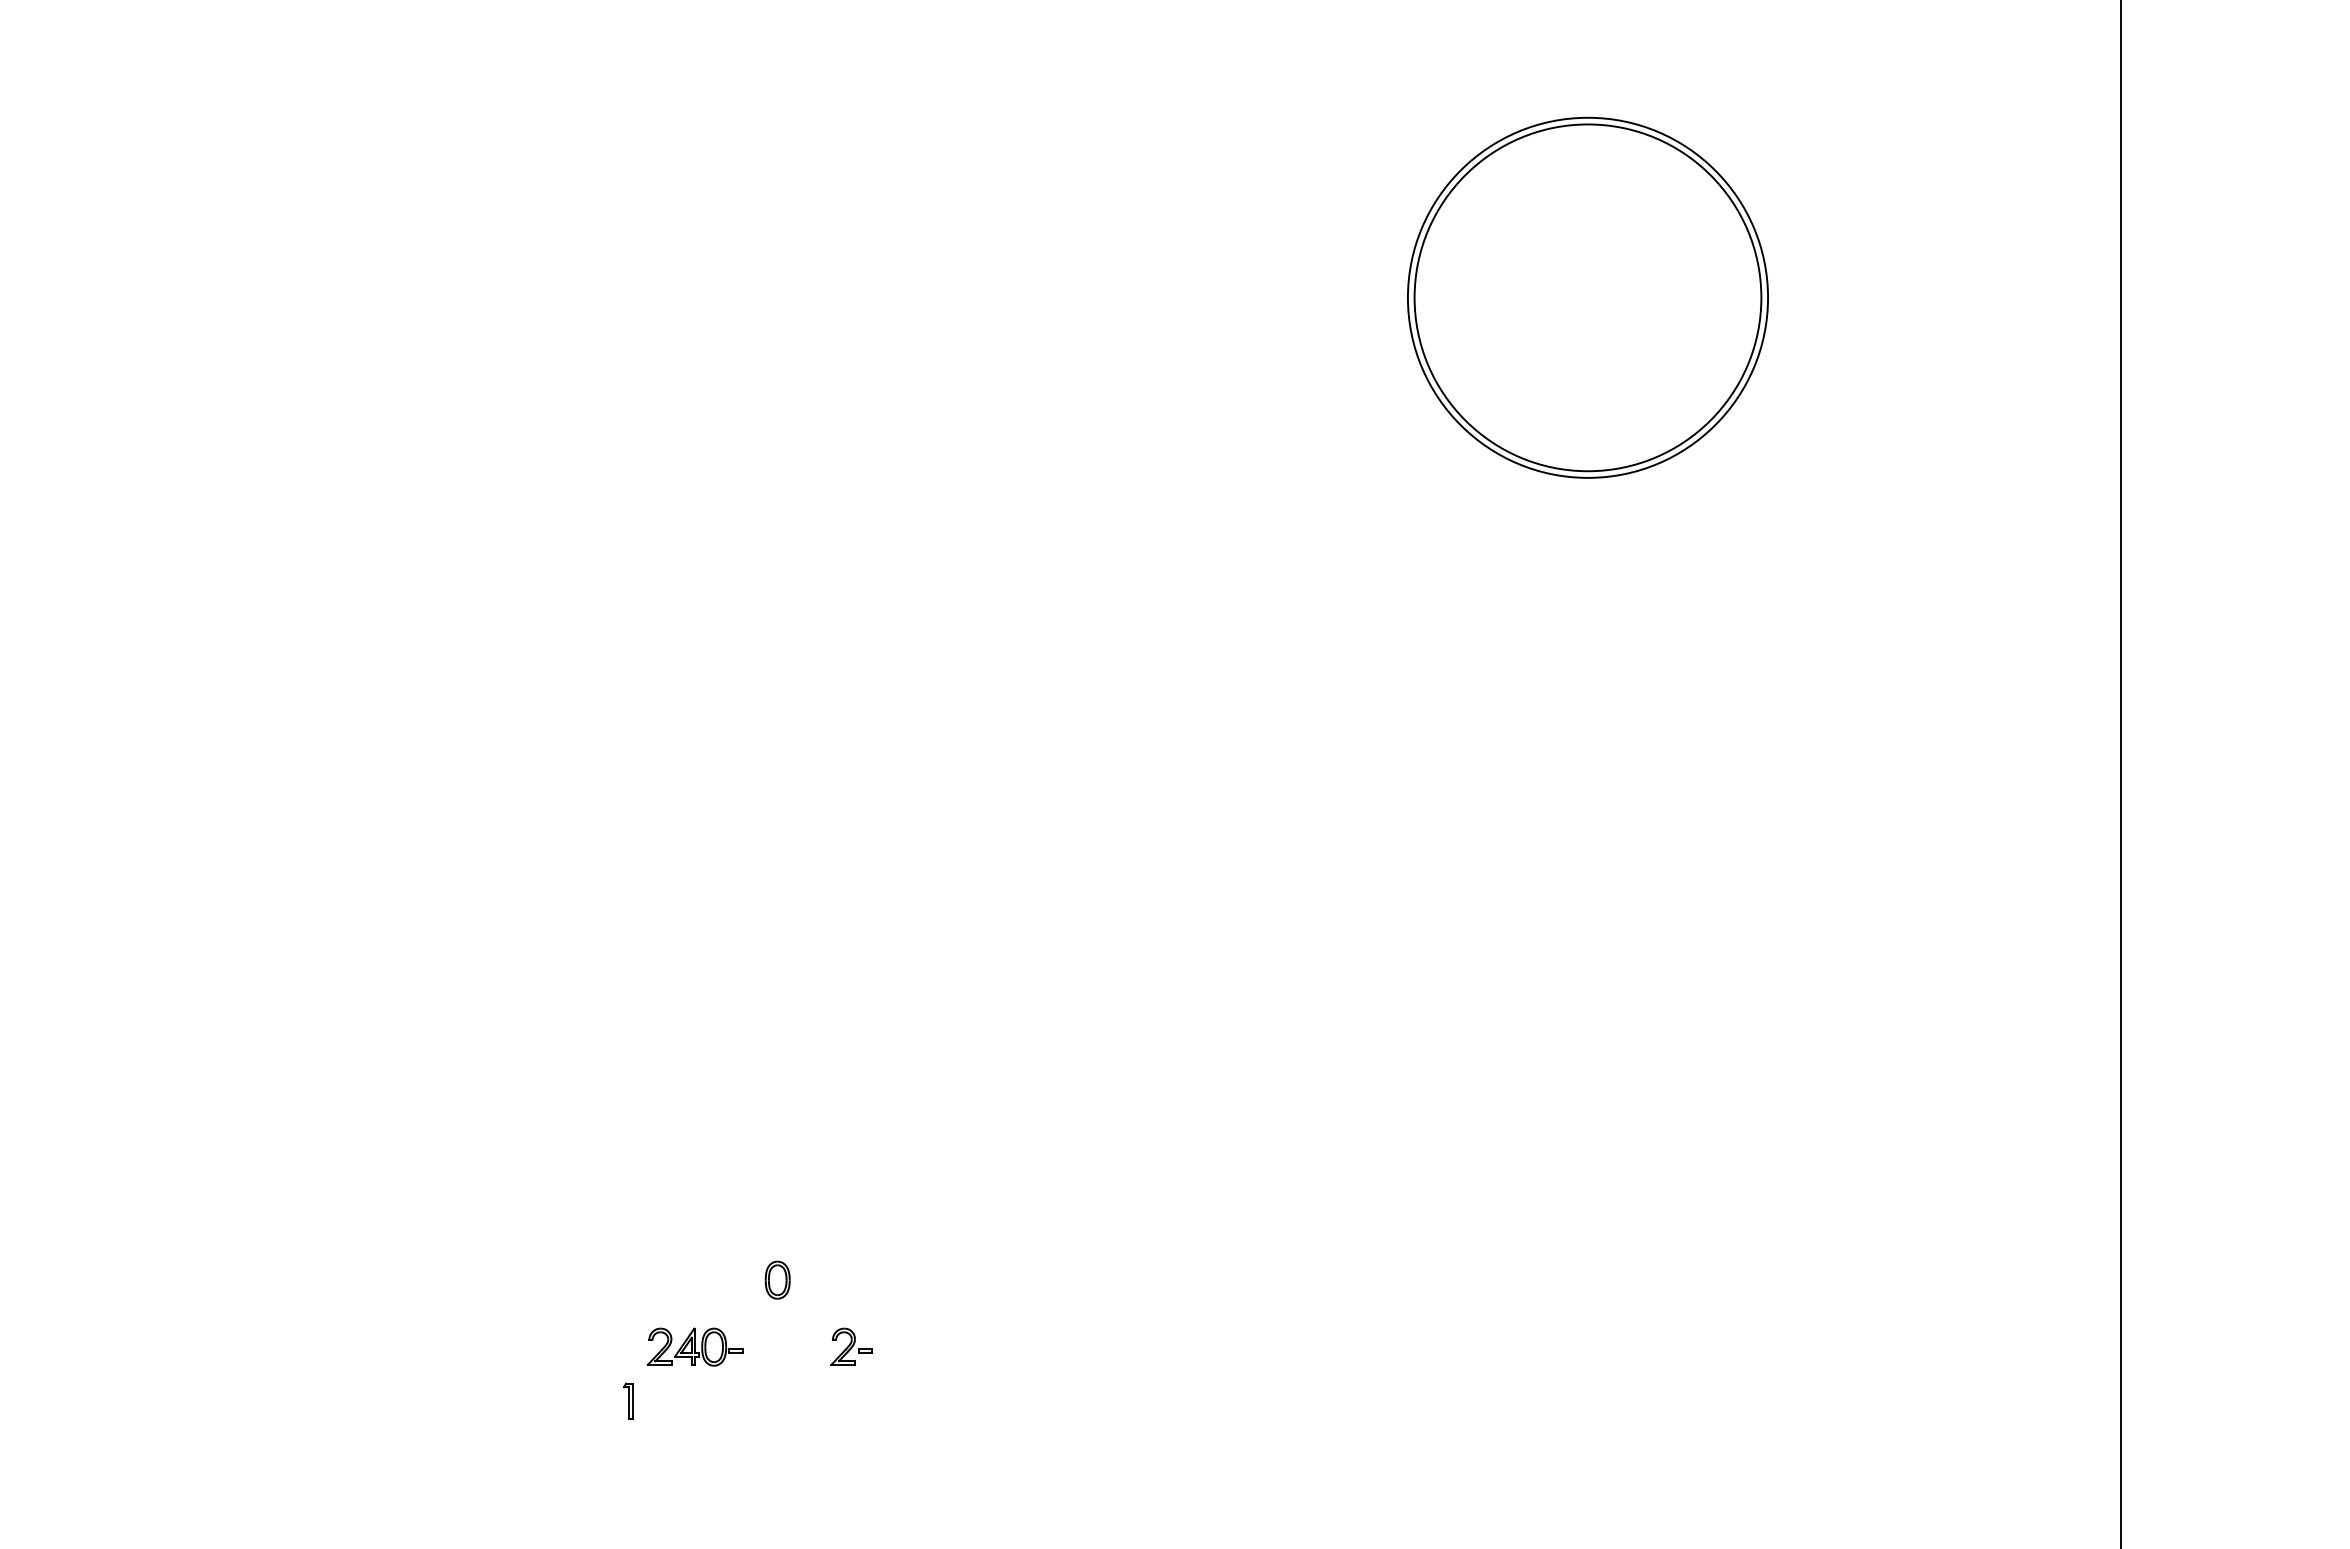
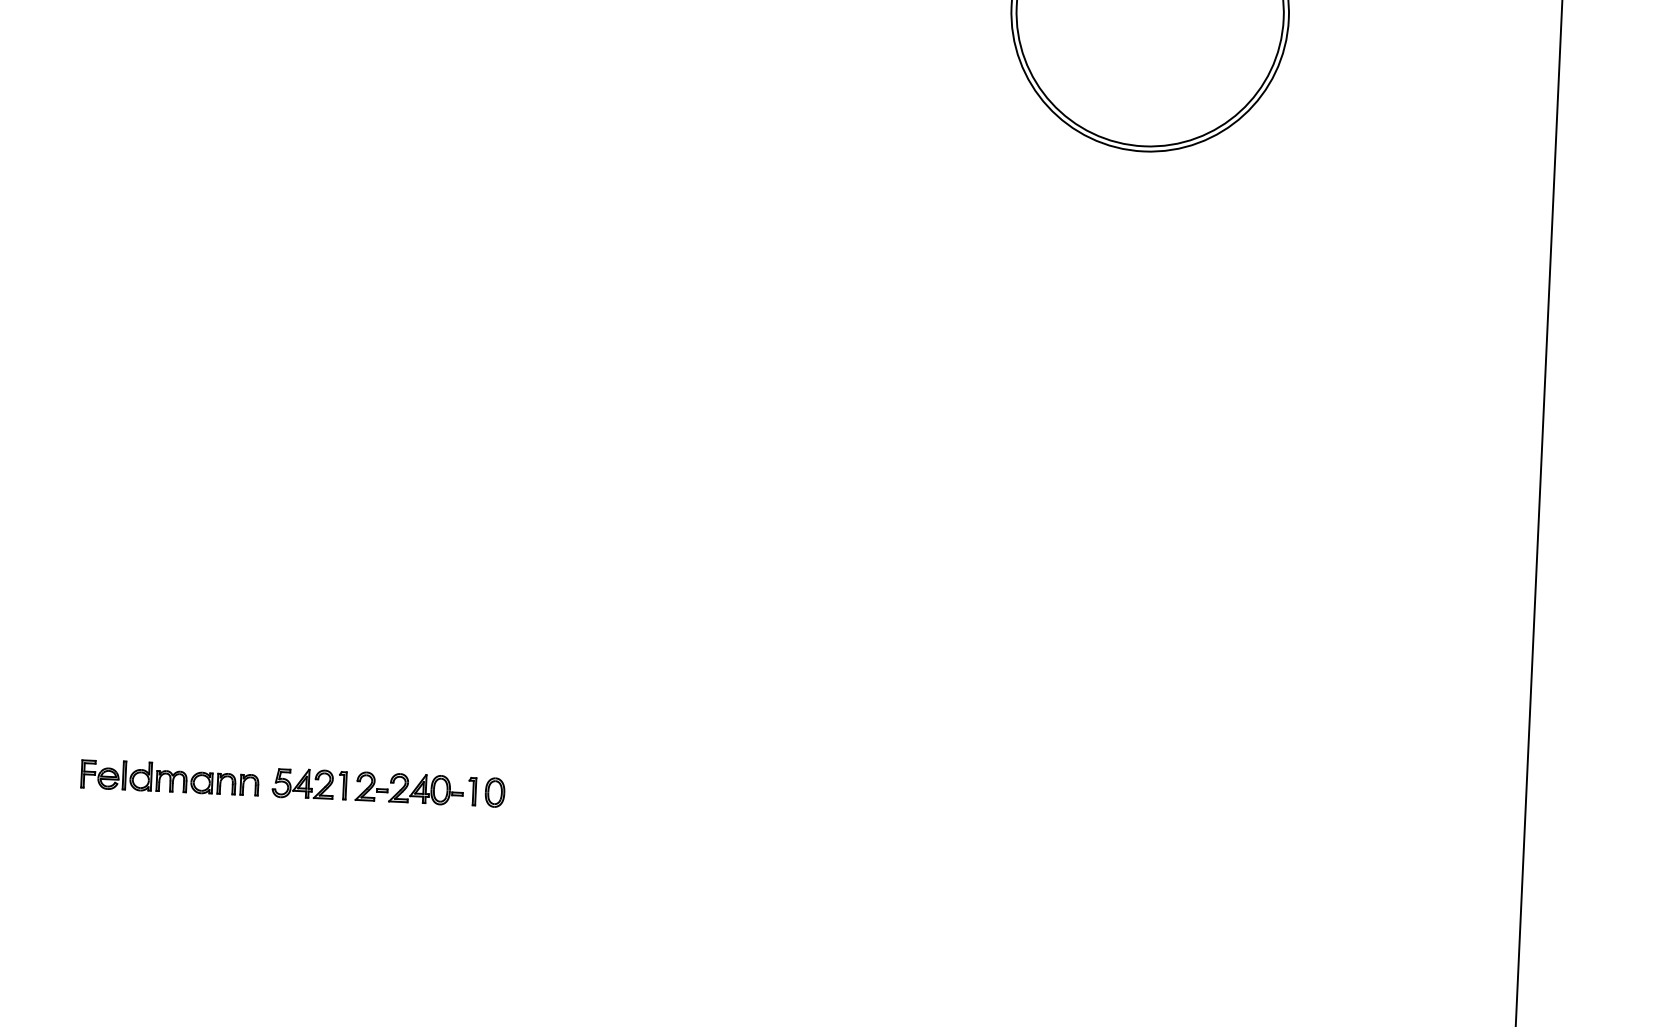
part: (777, 1279) -> (494, 792), moved
part: (543, 1346) -> (309, 783), added
part: (851, 1346) -> (371, 786), moved
part: (362, 1347) -> (169, 778), added
part: (628, 1400) -> (472, 791), moved

